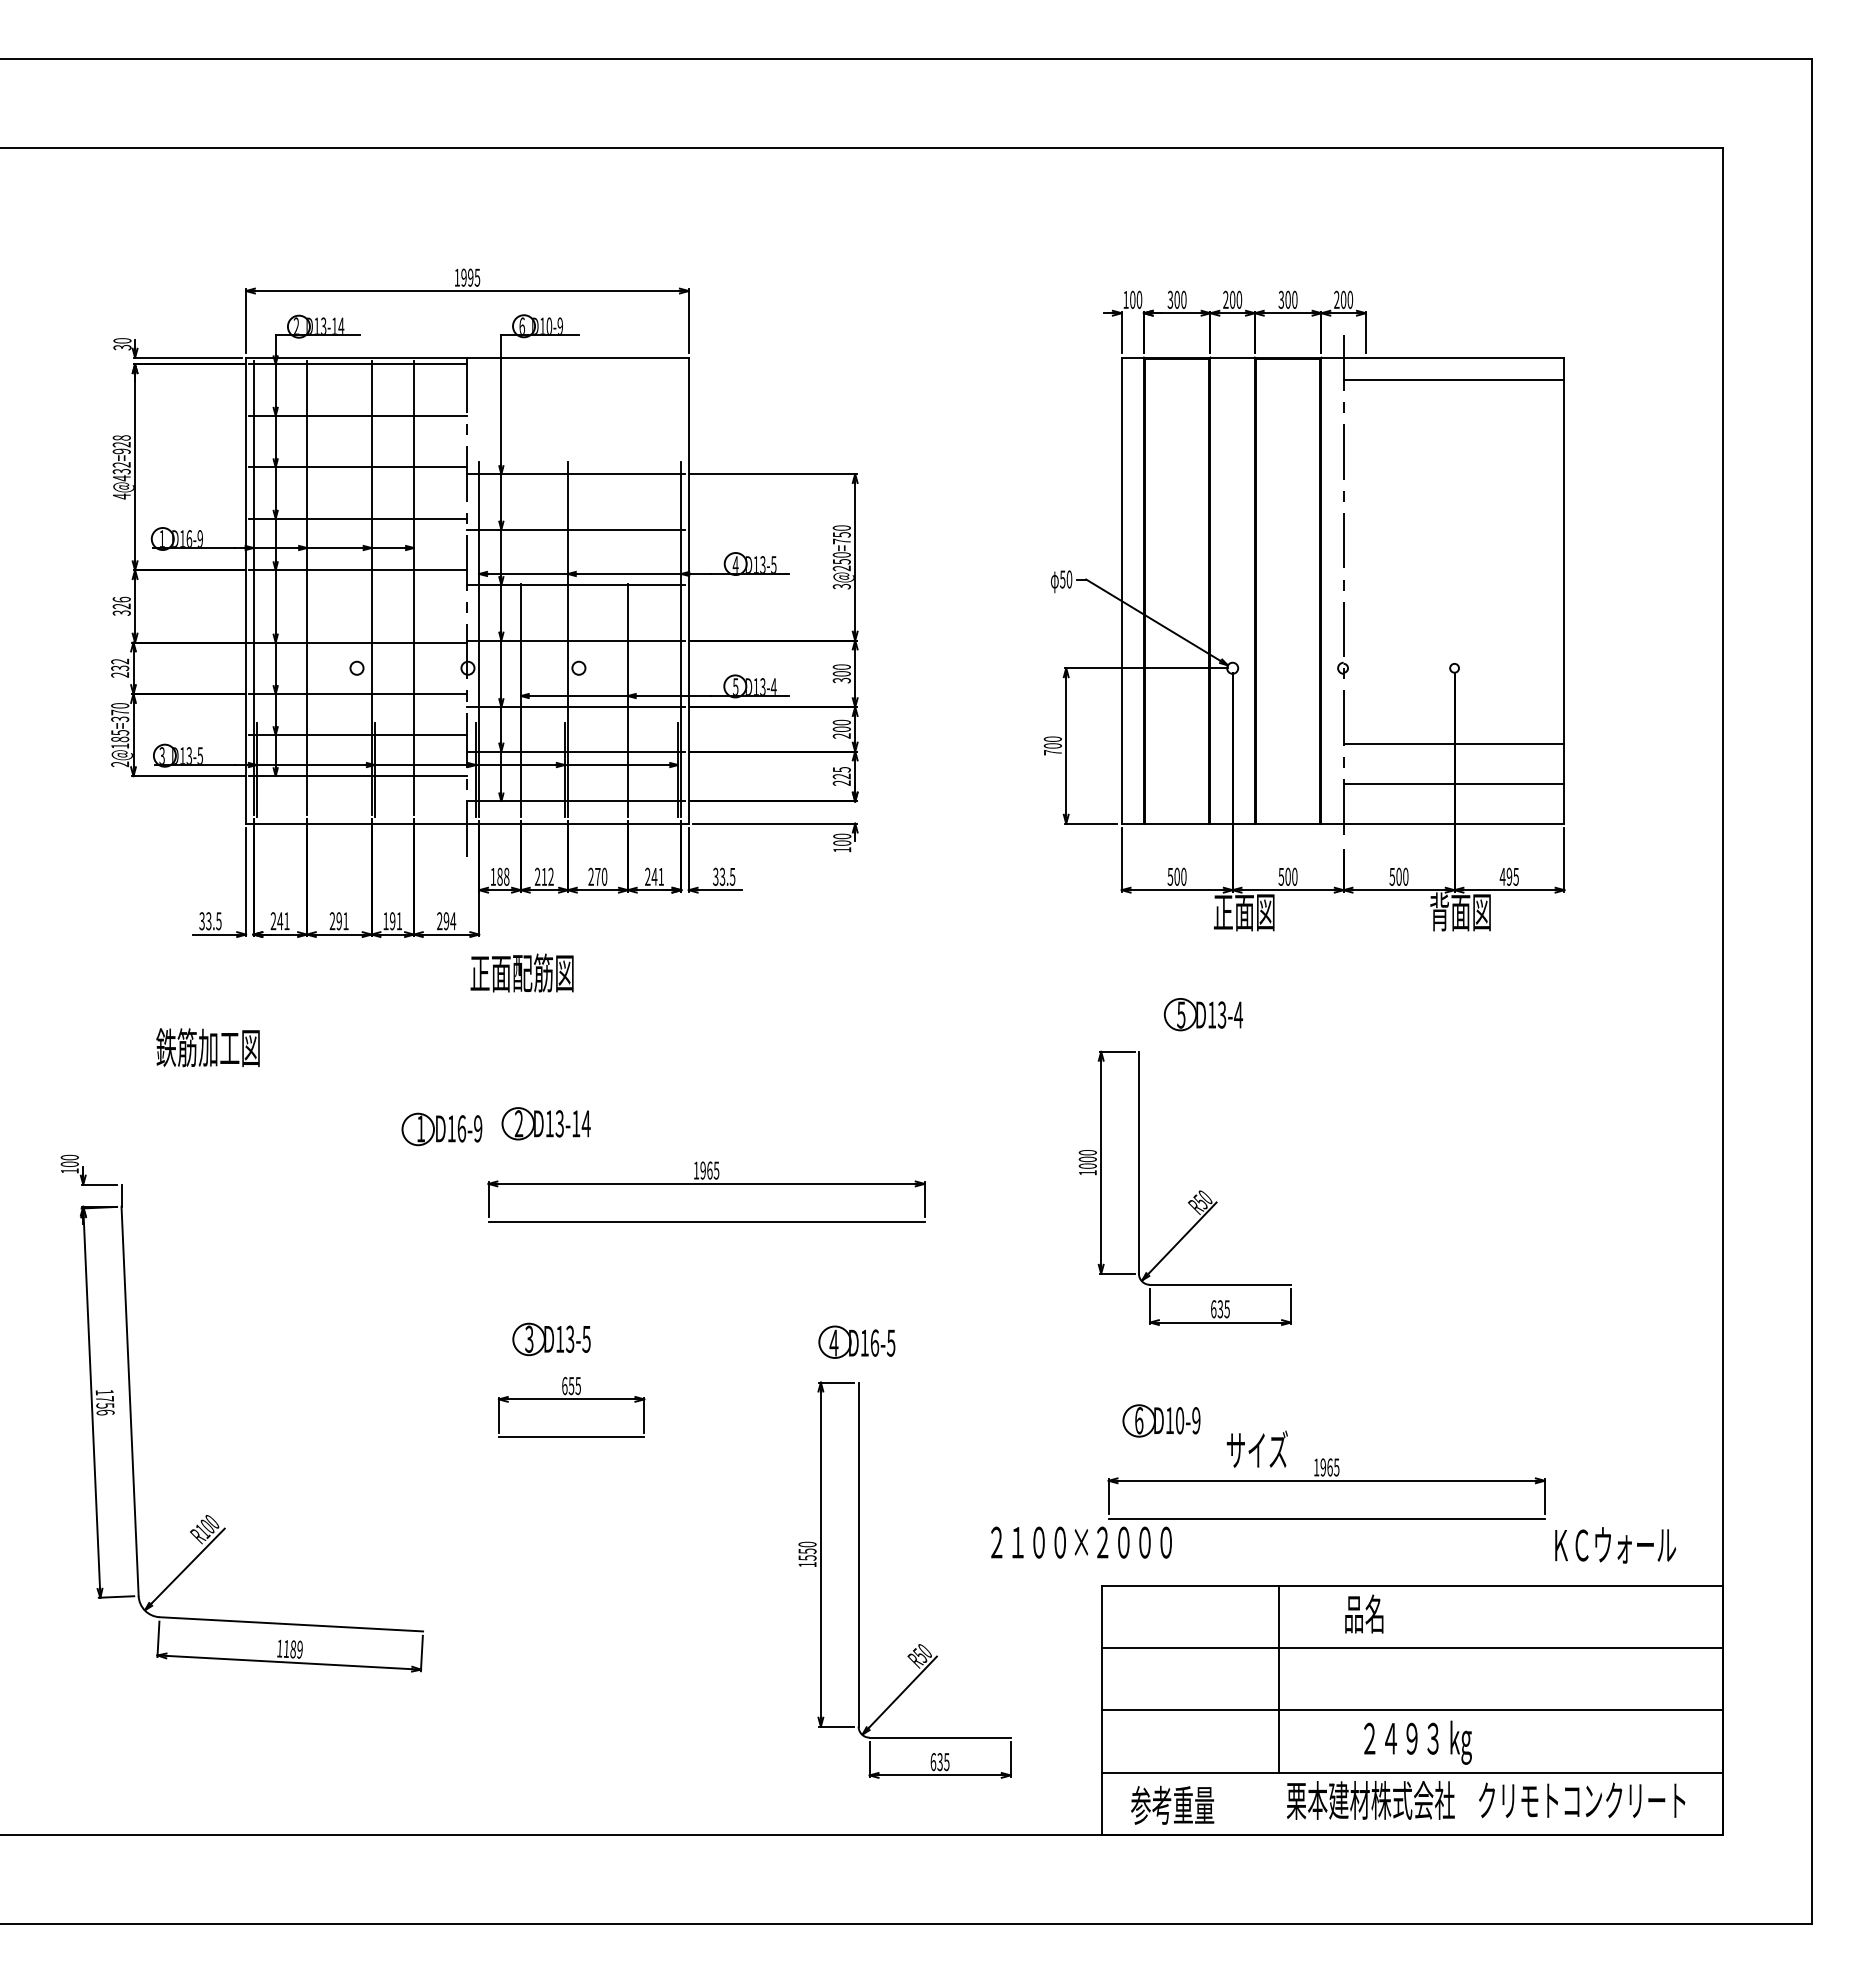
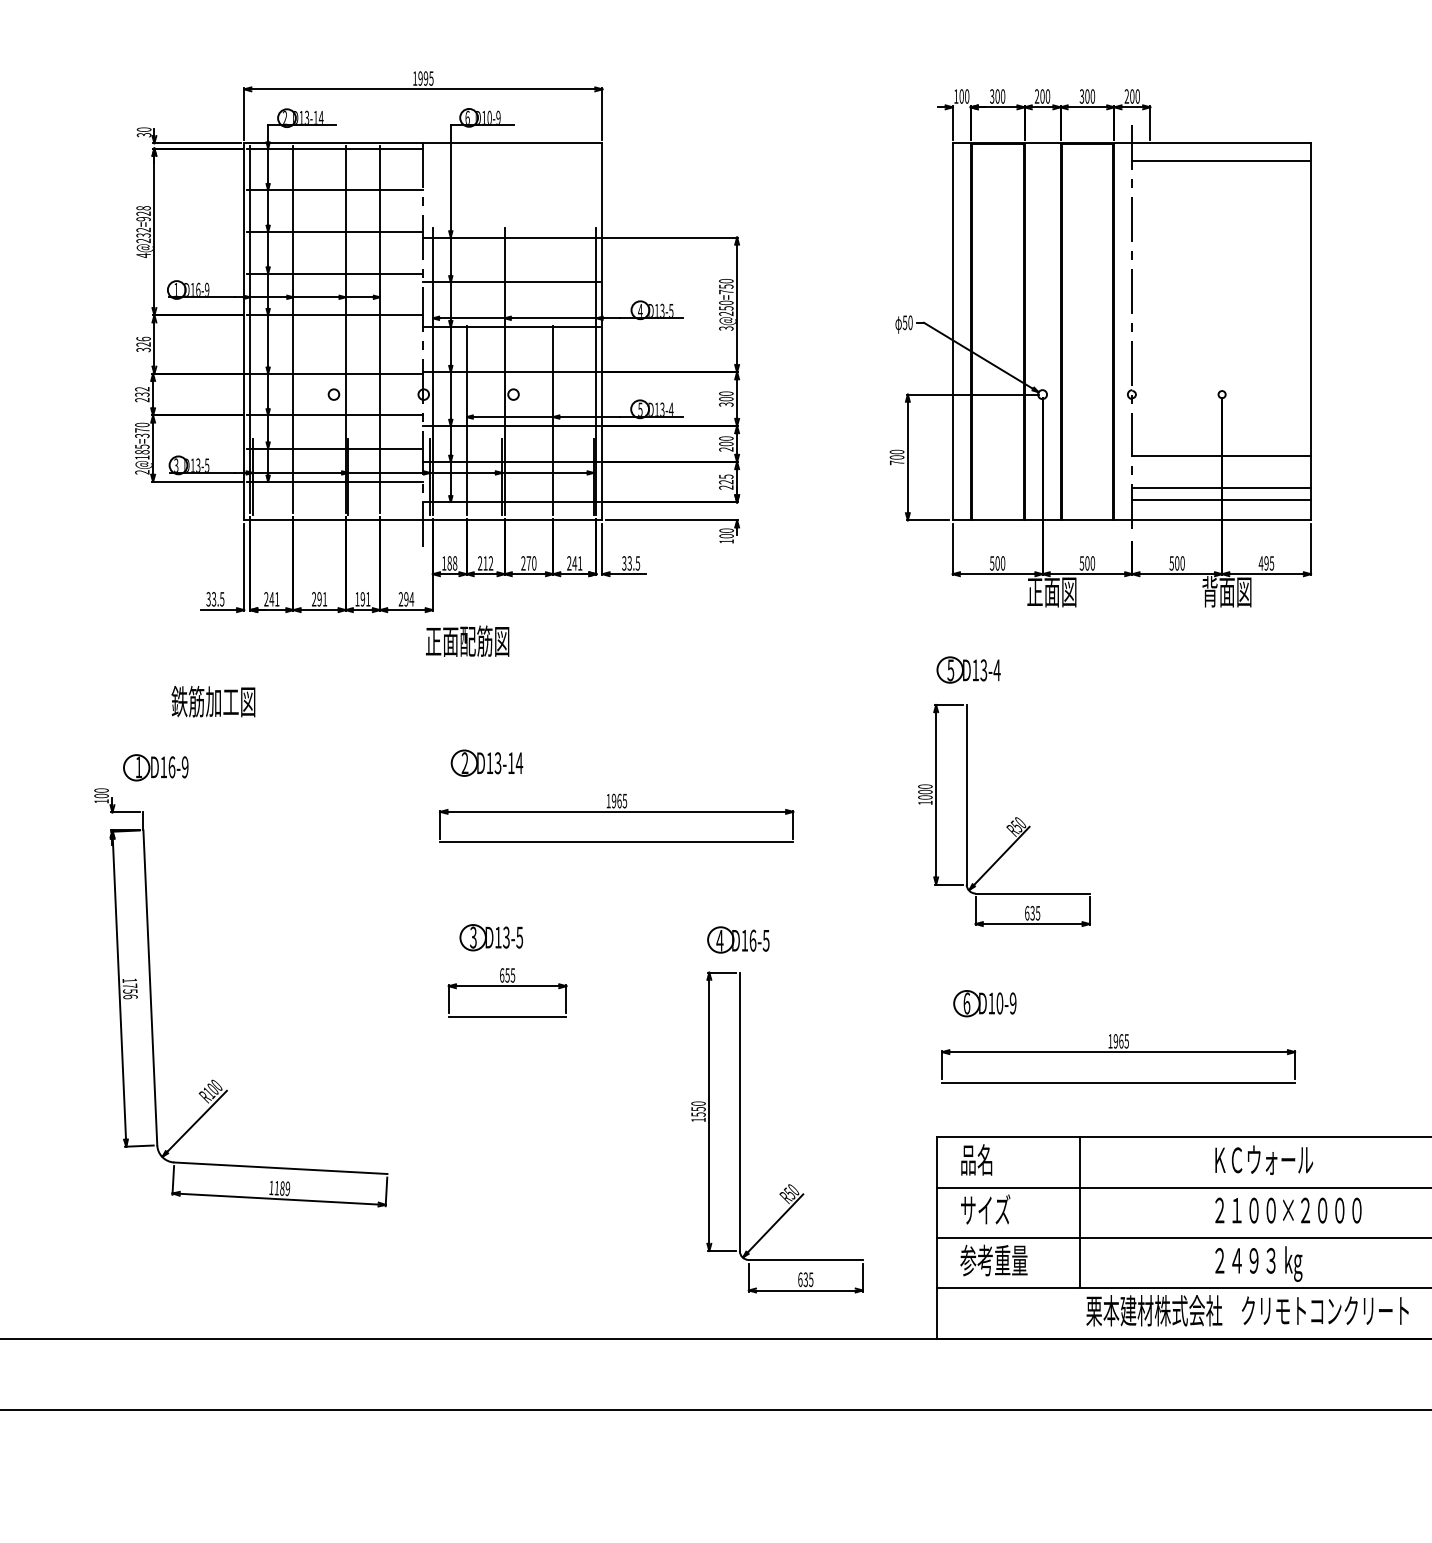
text: (121, 478) -> (143, 241), 4@432=928 -> 4@232=928
line: (1453, 798) -> (1221, 499), added
part: (1202, 1014) -> (967, 669), moved
part: (441, 1129) -> (155, 767), moved
text: (1256, 1448) -> (984, 1208), moved
text: (1081, 1542) -> (1288, 1210), moved
text: (1615, 1545) -> (1264, 1160), moved
text: (1364, 1613) -> (976, 1159), moved
text: (1417, 1742) -> (1258, 1263), moved
text: (1172, 1804) -> (993, 1259), moved

